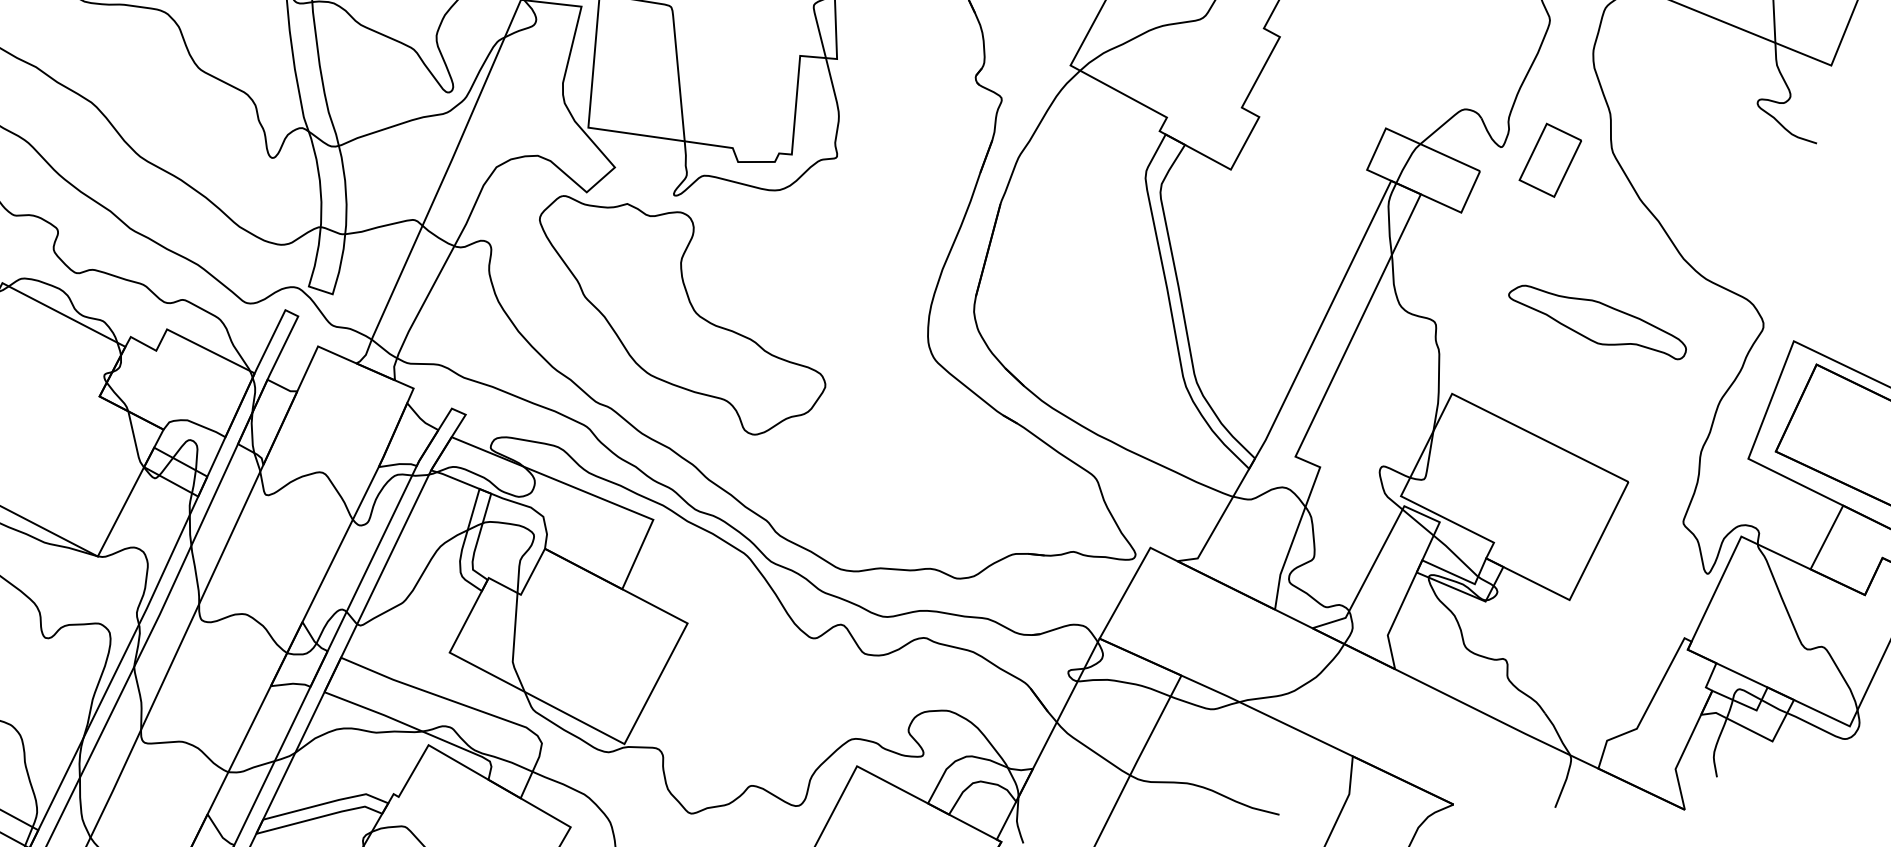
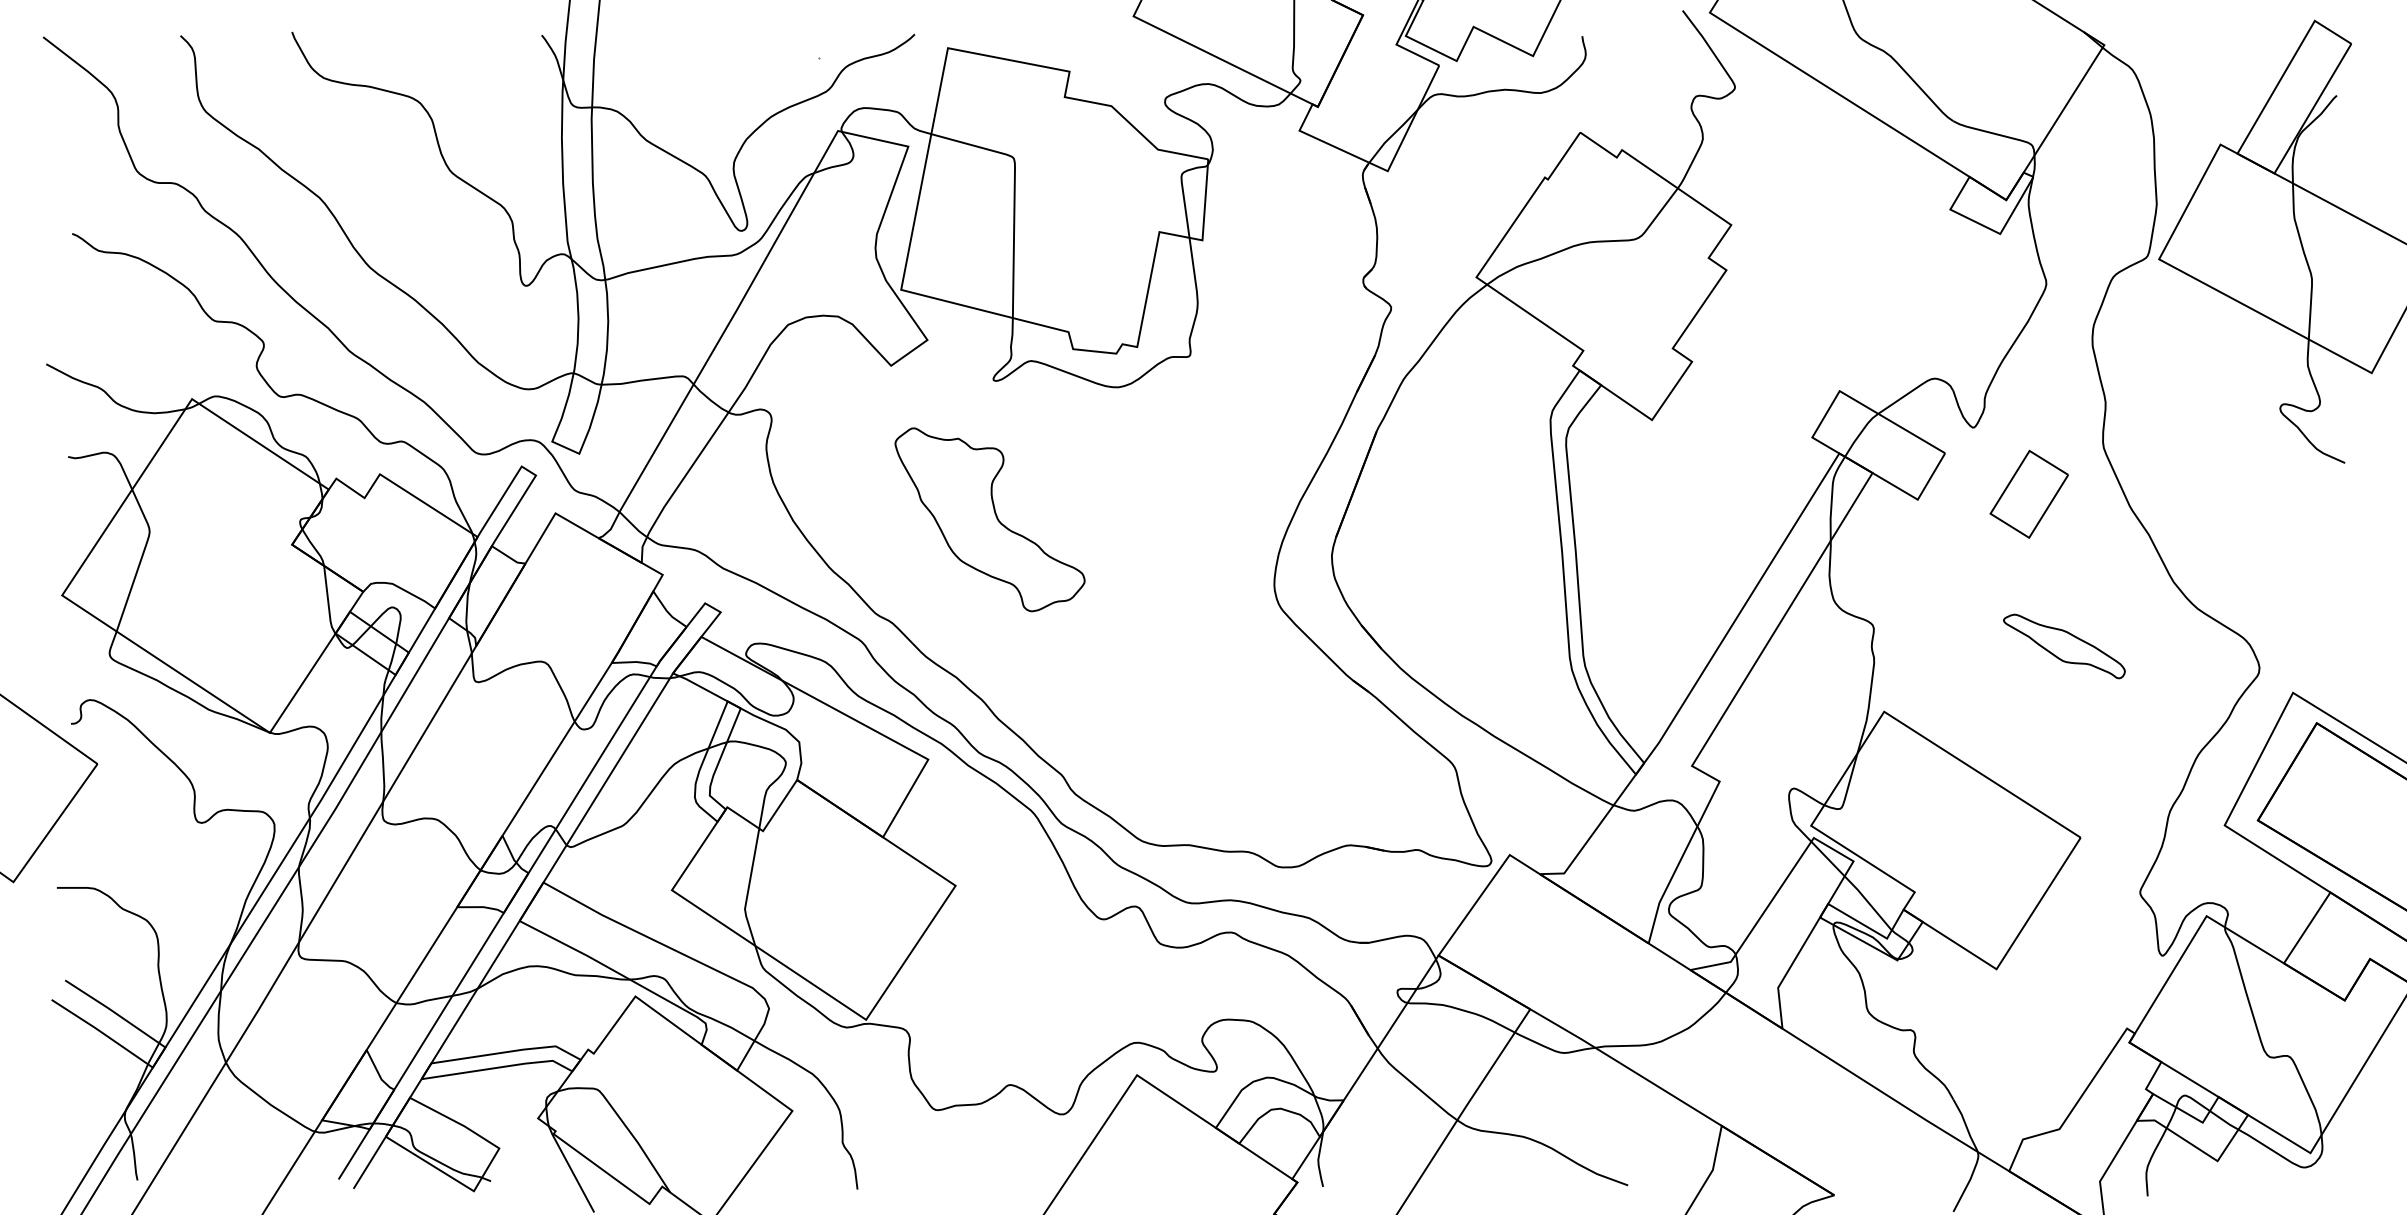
part: (1549, 159) -> (2028, 493), moved
part: (683, 312) -> (989, 519), size x0.6
part: (1597, 322) -> (2064, 646), size x0.6

